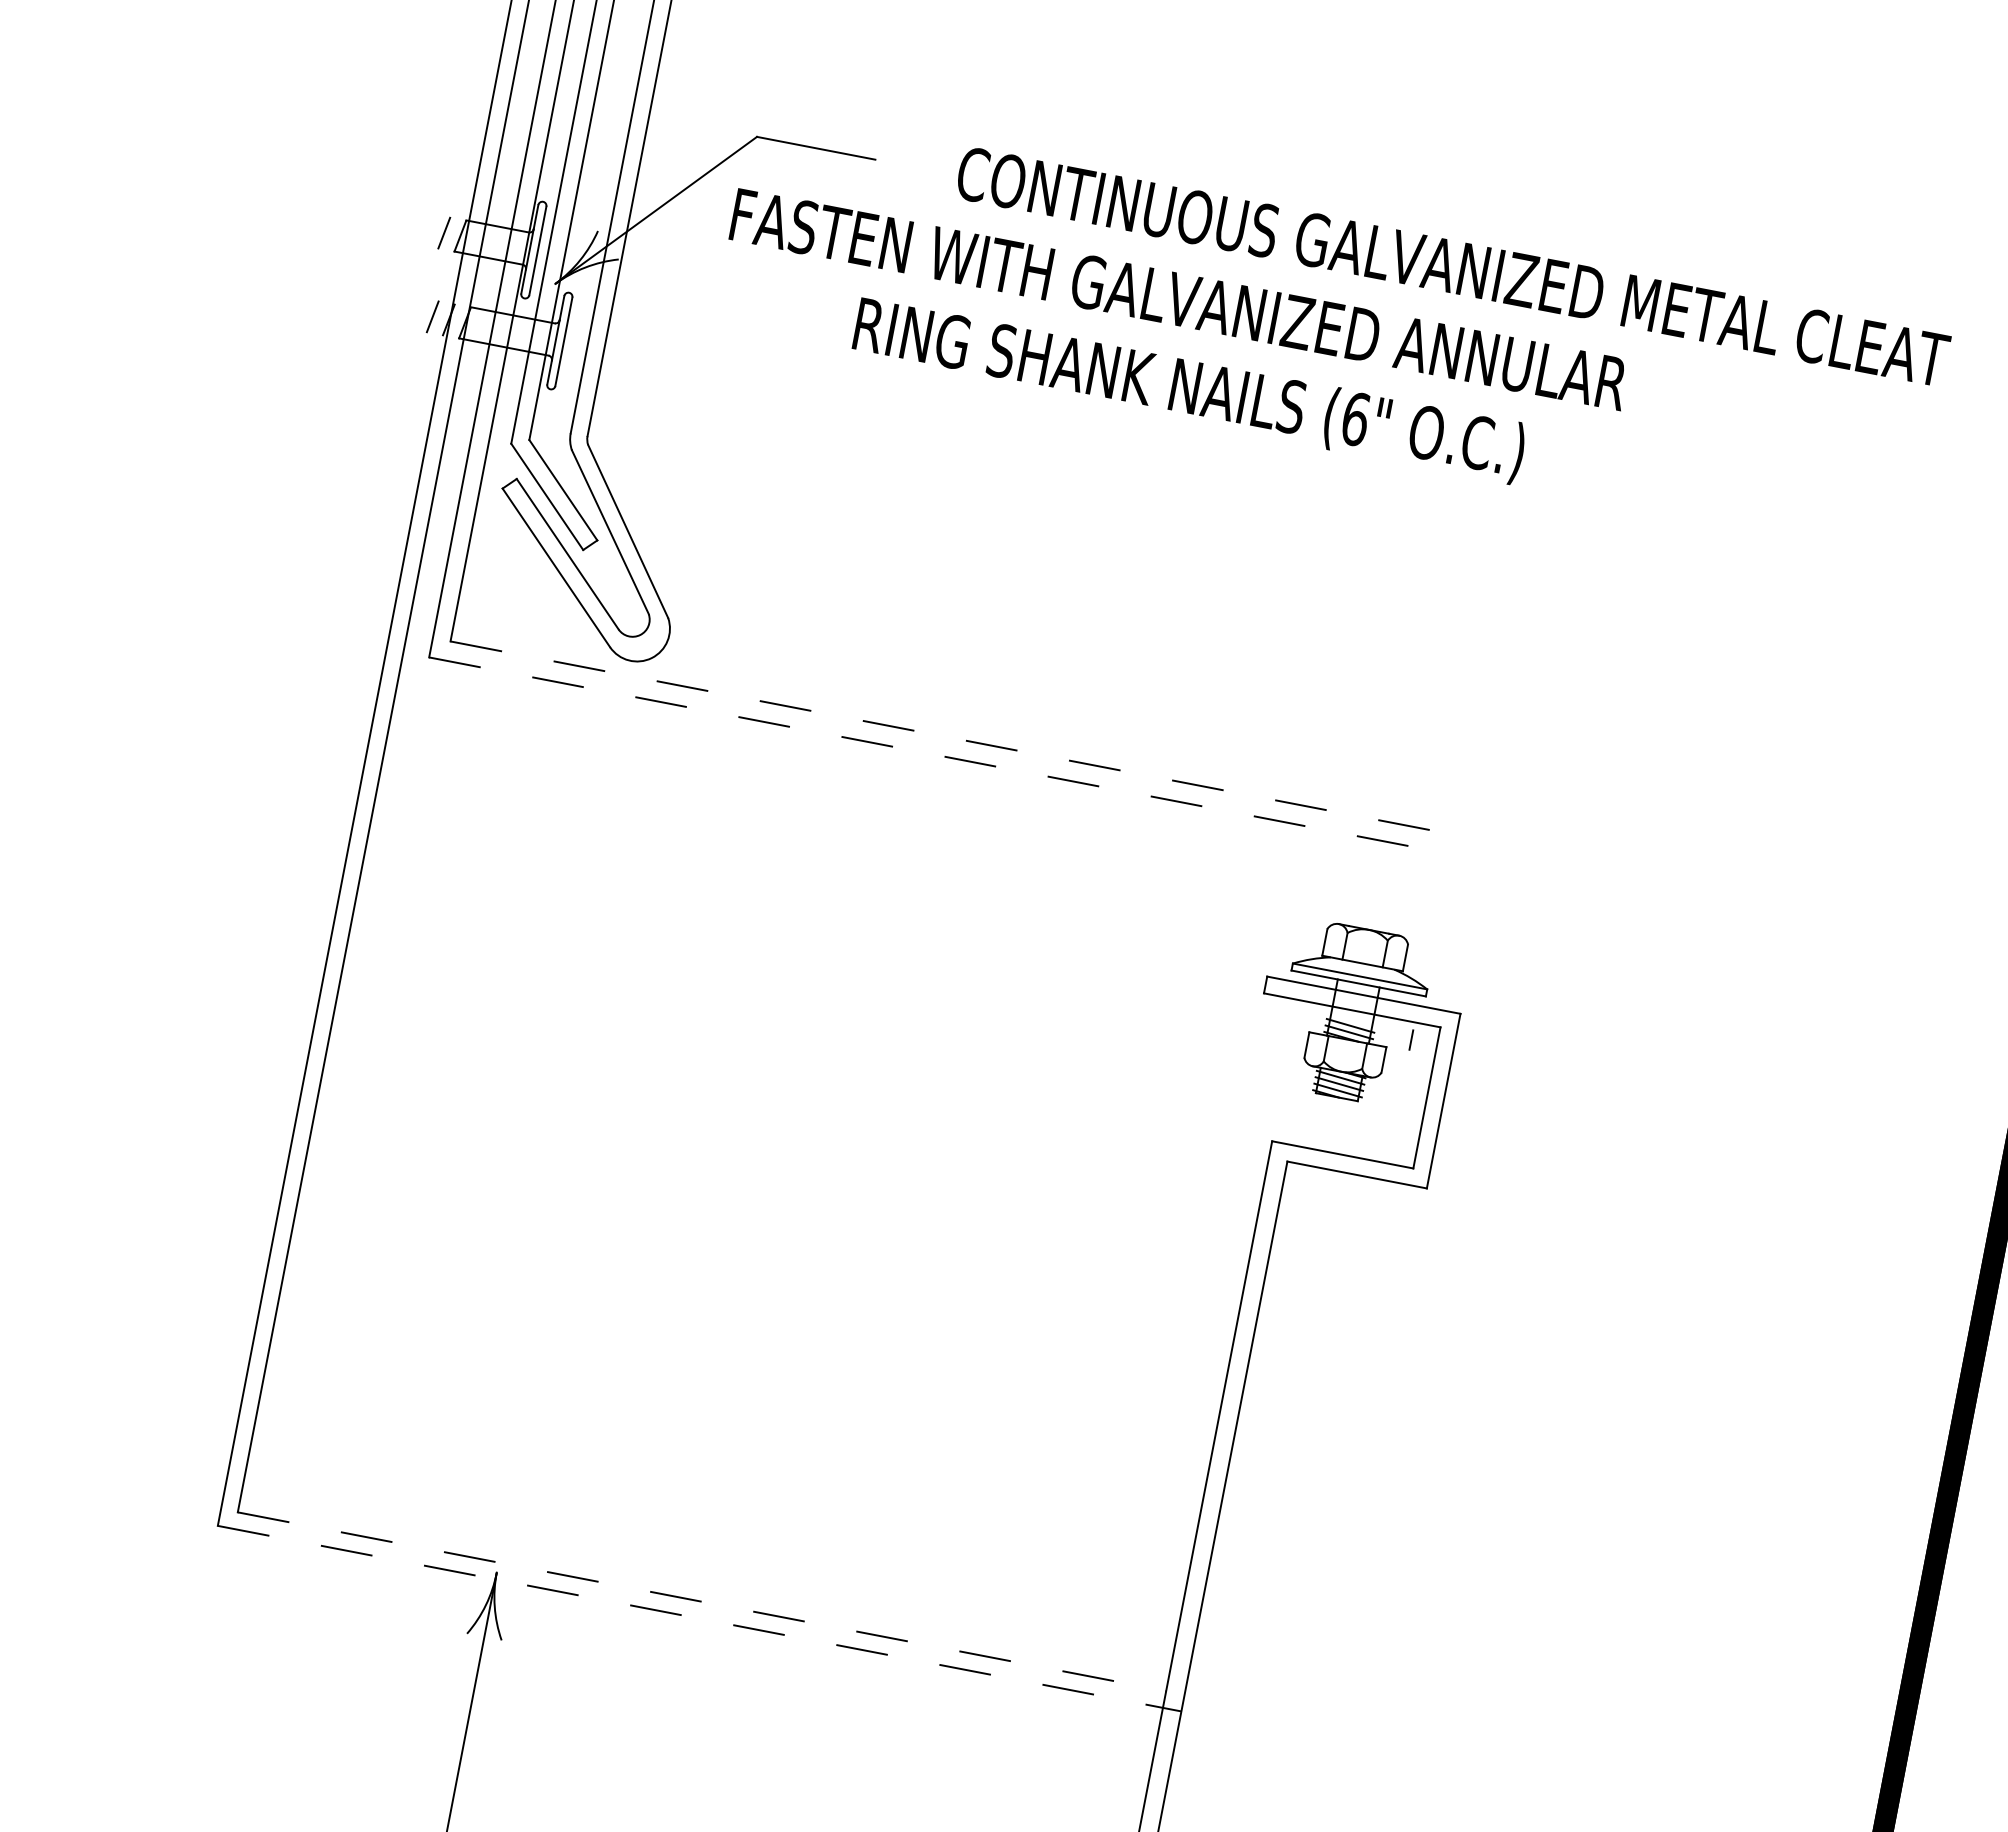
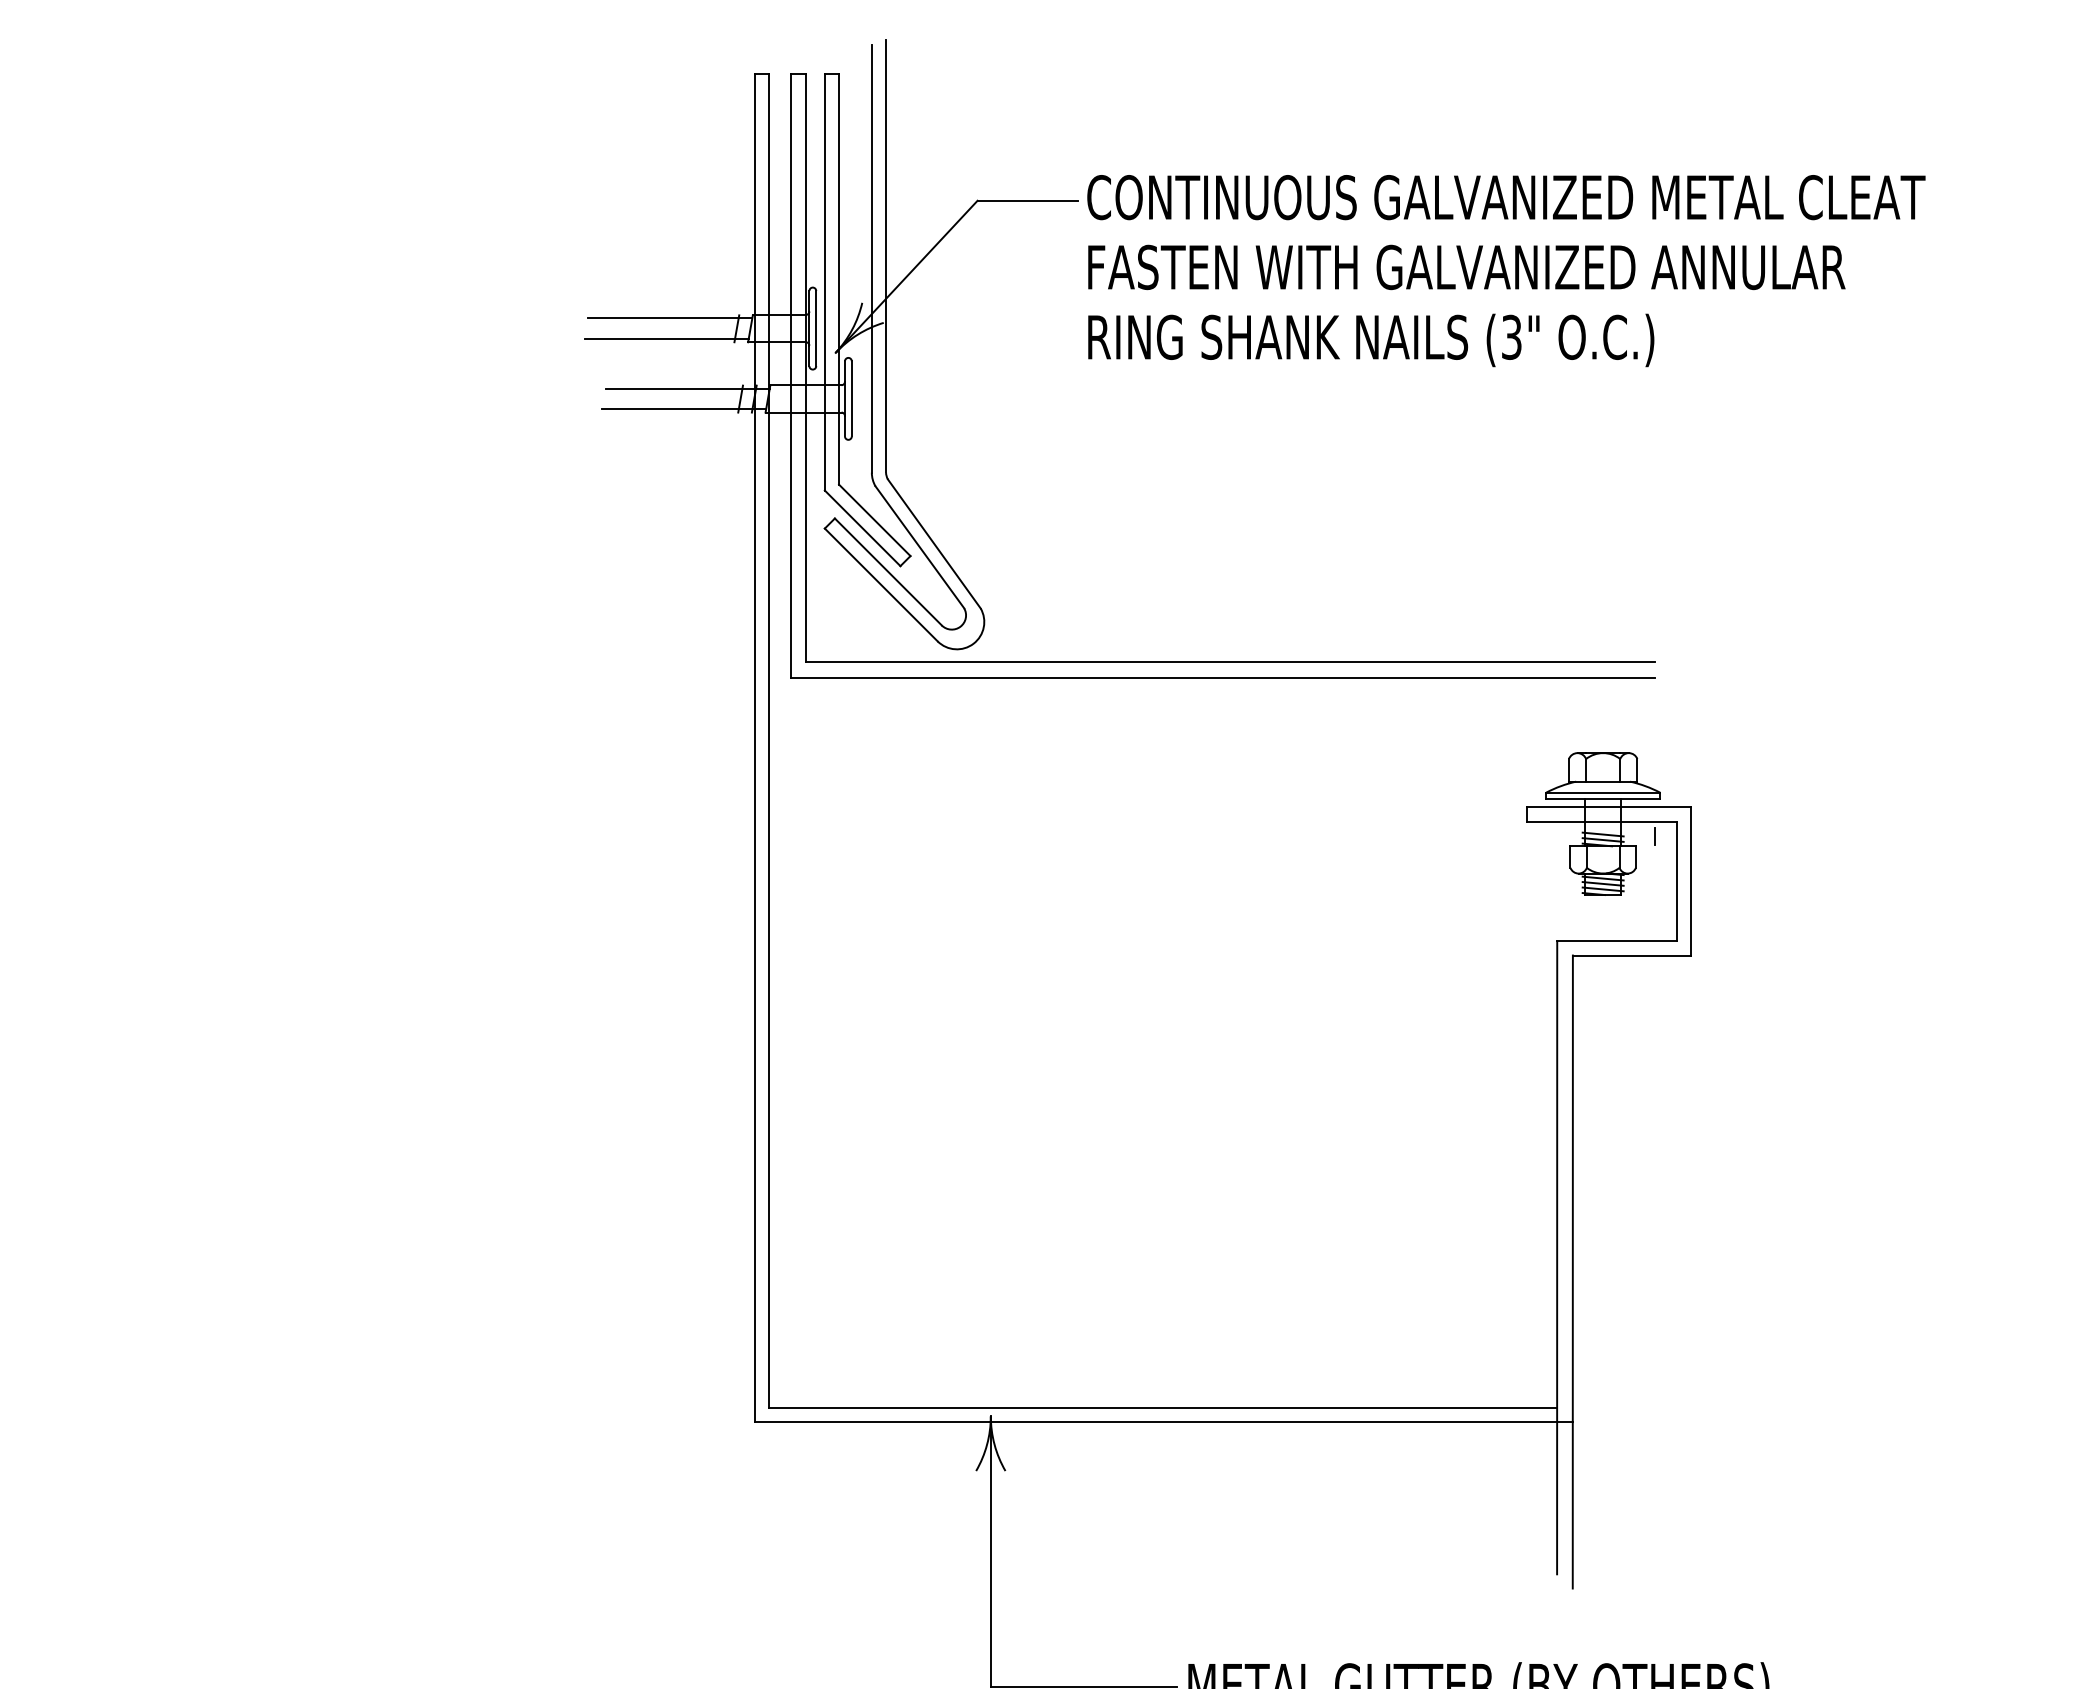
line: (368, 205) -> (670, 318), added
line: (359, 228) -> (666, 338), added
text: (1453, 266) -> (1506, 197), moved
line: (372, 292) -> (687, 388), added
text: (1179, 299) -> (1466, 267), moved
line: (364, 316) -> (684, 409), added
text: (1355, 418) -> (1511, 336), (6" -> (3"
line: (951, 737) -> (1231, 661), dashed -> solid
line: (938, 755) -> (1223, 678), dashed -> solid
line: (702, 1601) -> (1163, 1407), dashed -> solid
line: (700, 1619) -> (1164, 1422), dashed -> solid

